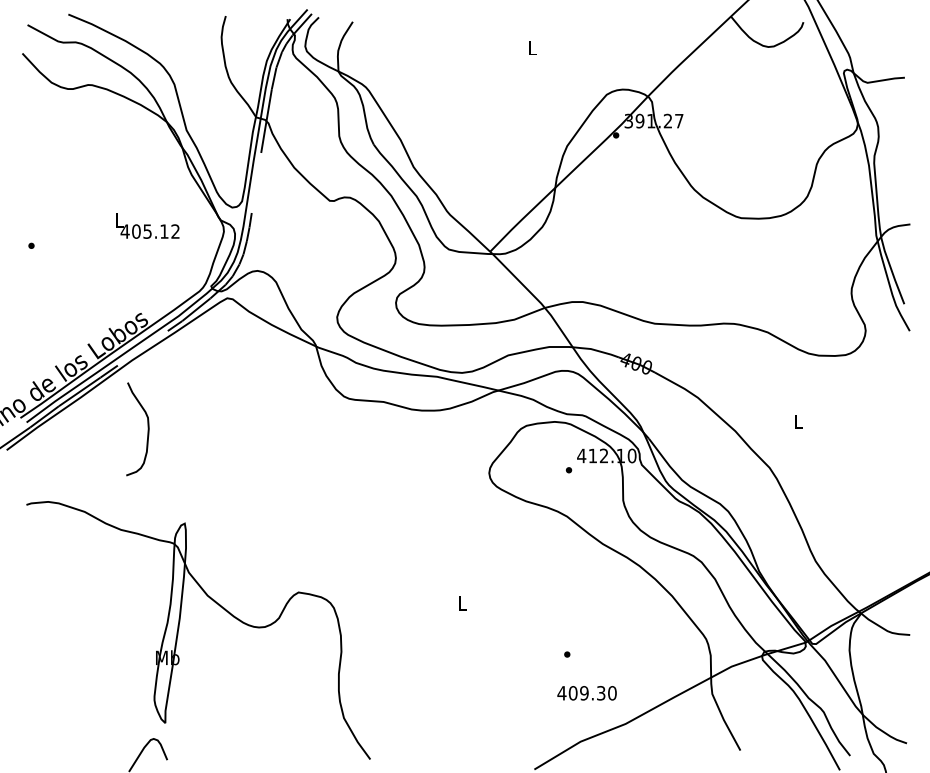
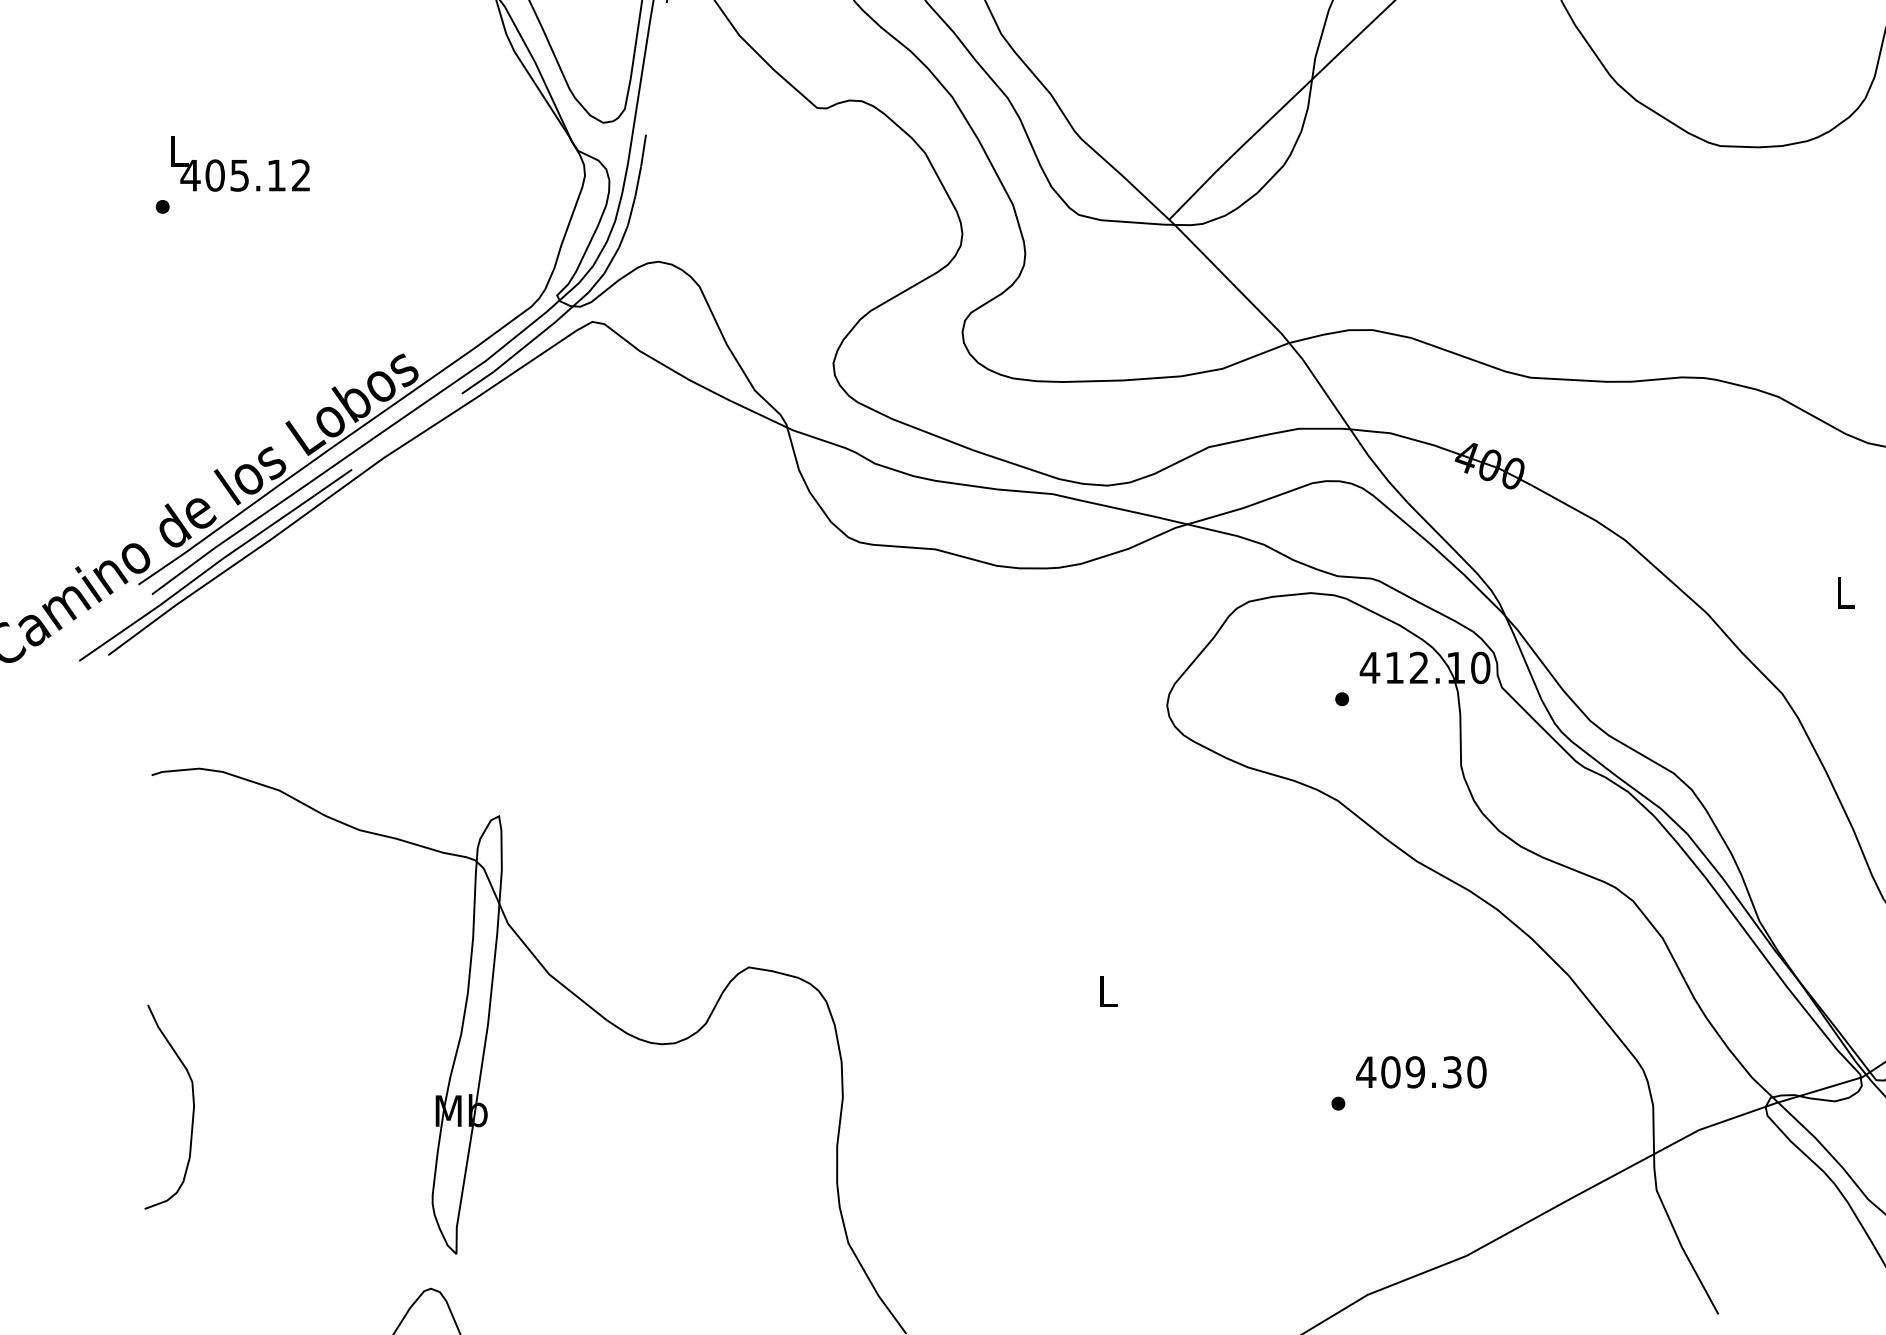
text: (147, 225) -> (239, 162), moved
curve: (147, 429) -> (191, 1107), moved
text: (586, 693) -> (1420, 1072), moved

